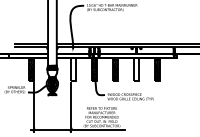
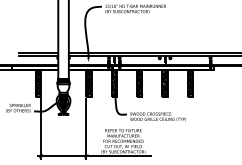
hatch: (73, 69) -> (88, 83), added
hatch: (136, 69) -> (164, 83), added

